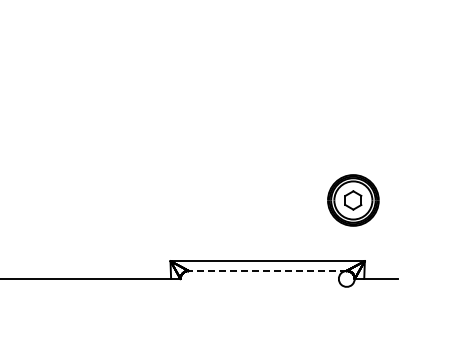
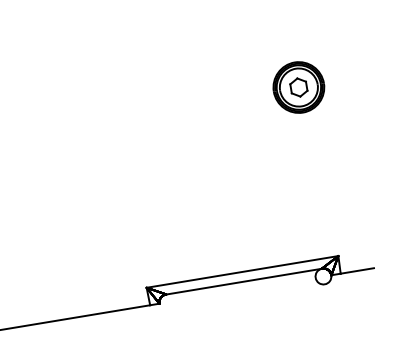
part: (353, 200) -> (298, 87), moved
line: (267, 271) -> (244, 282), dashed -> solid

